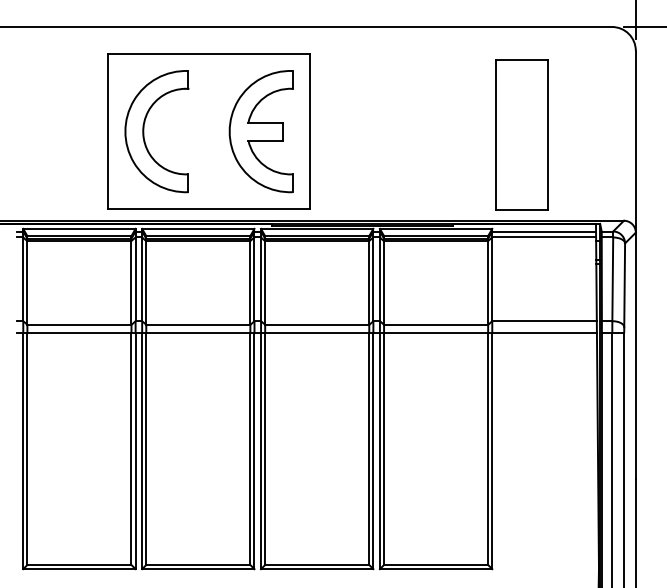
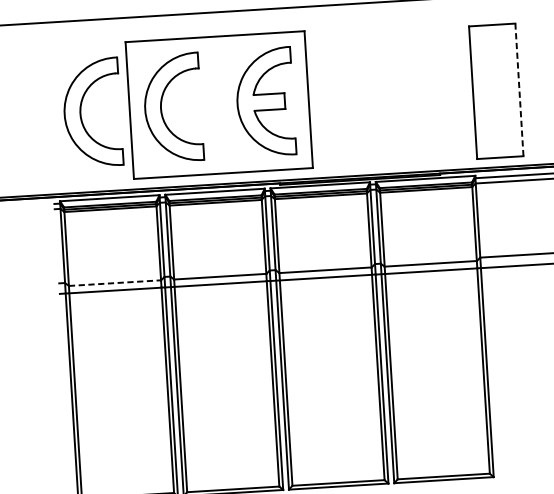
part: (53, 131) -> (81, 113), added
line: (547, 135) -> (519, 90), solid -> dashed
line: (79, 324) -> (115, 282), solid -> dashed

